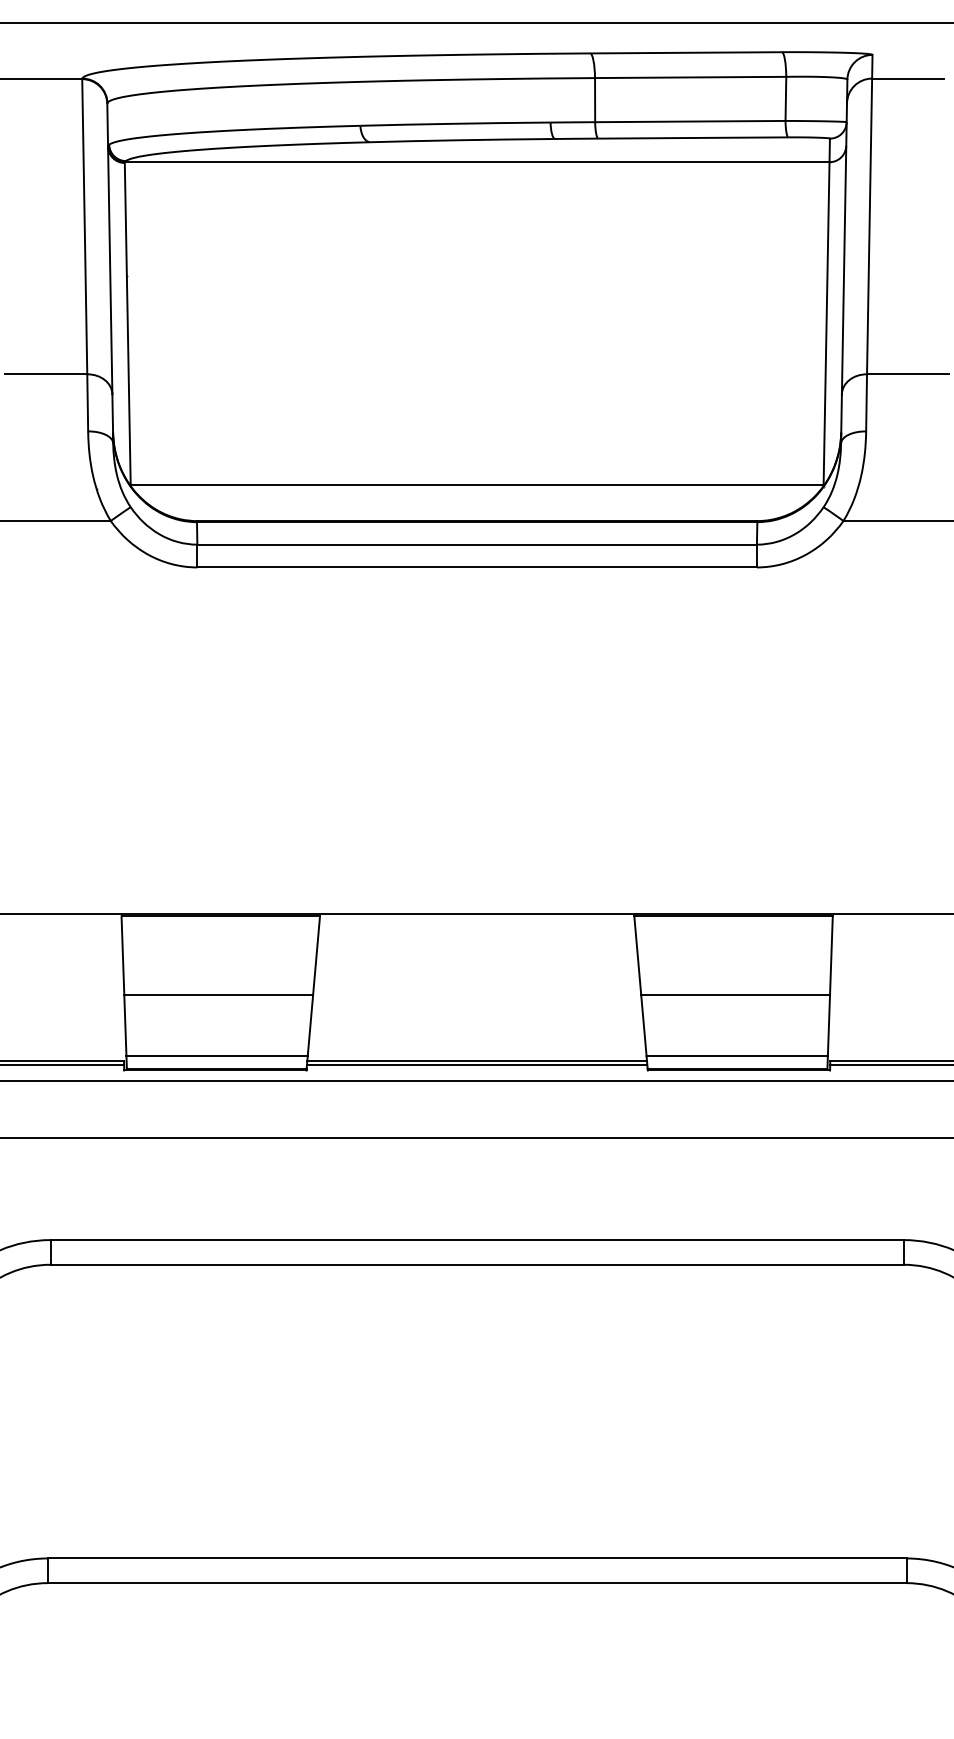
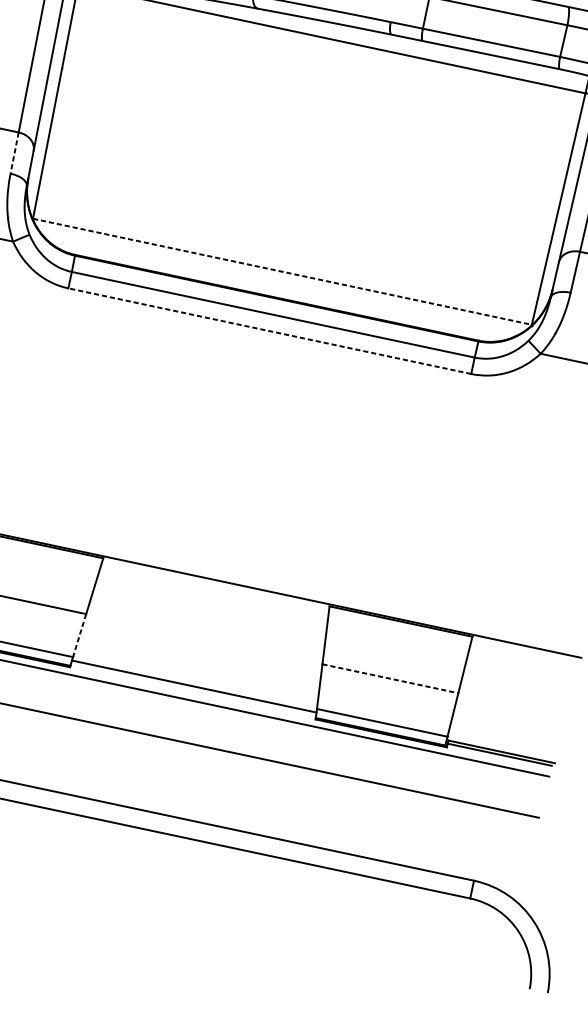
line: (87, 402) -> (14, 152), solid -> dashed
line: (477, 484) -> (282, 271), solid -> dashed
line: (477, 567) -> (270, 331), solid -> dashed
line: (736, 995) -> (391, 679), solid -> dashed
line: (310, 1025) -> (79, 635), solid -> dashed
line: (476, 1065) -> (193, 689), removed

